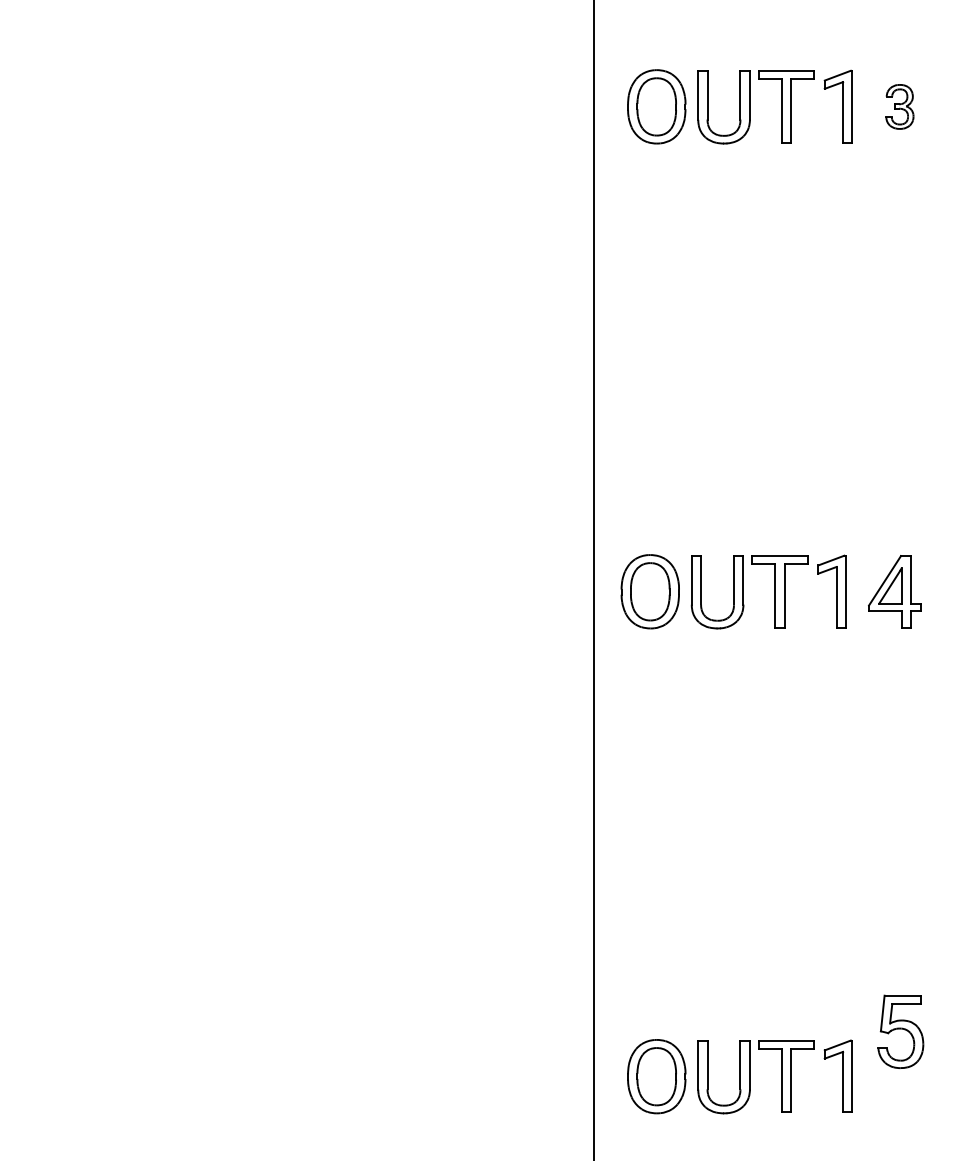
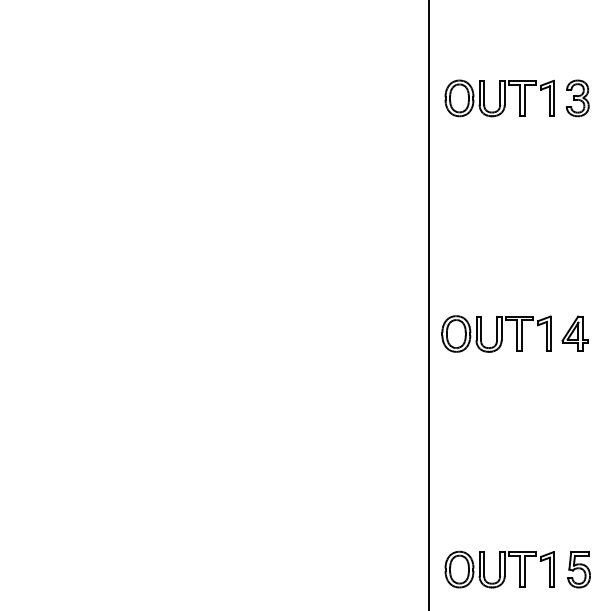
part: (899, 107) -> (577, 98), size x1.67
part: (899, 1031) -> (578, 569), moved

